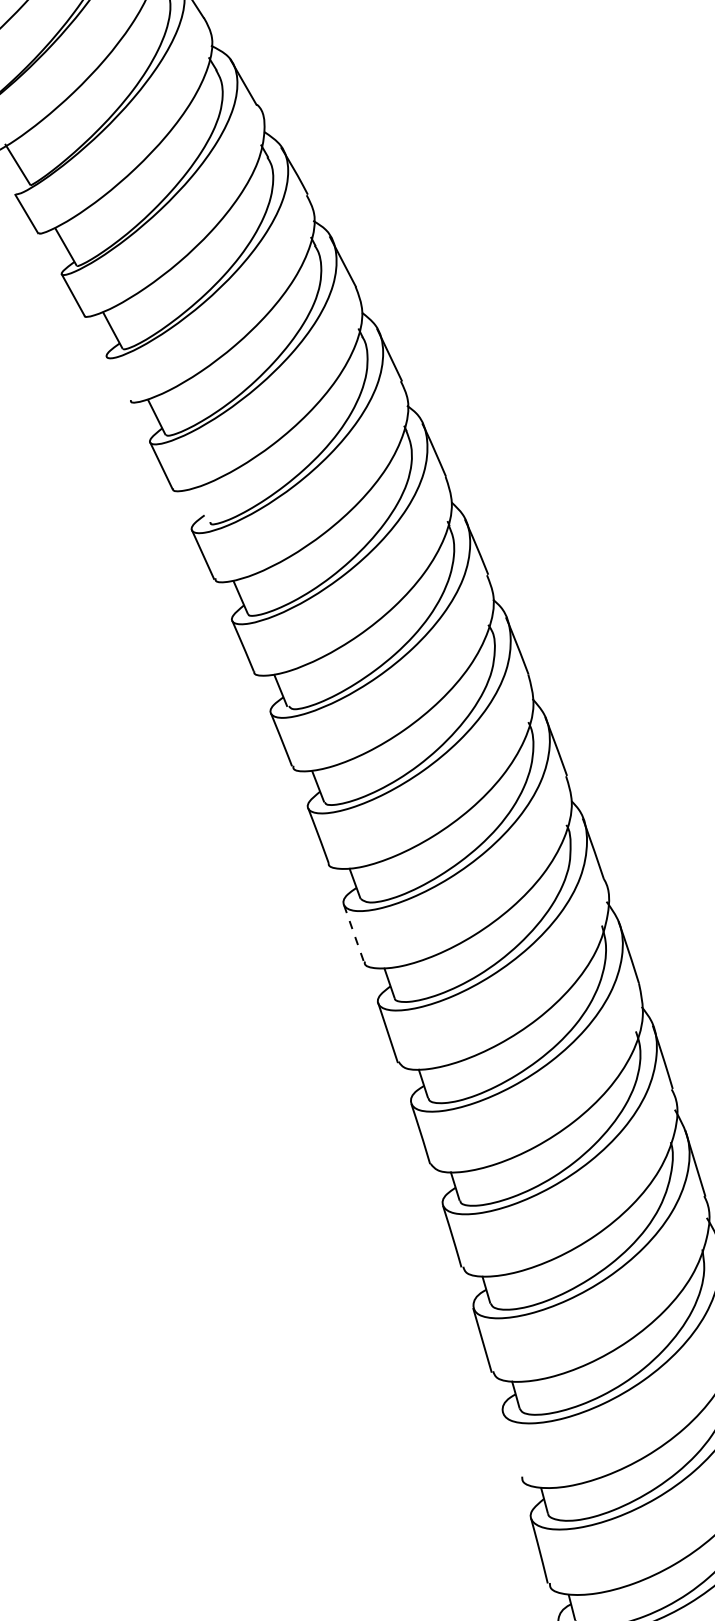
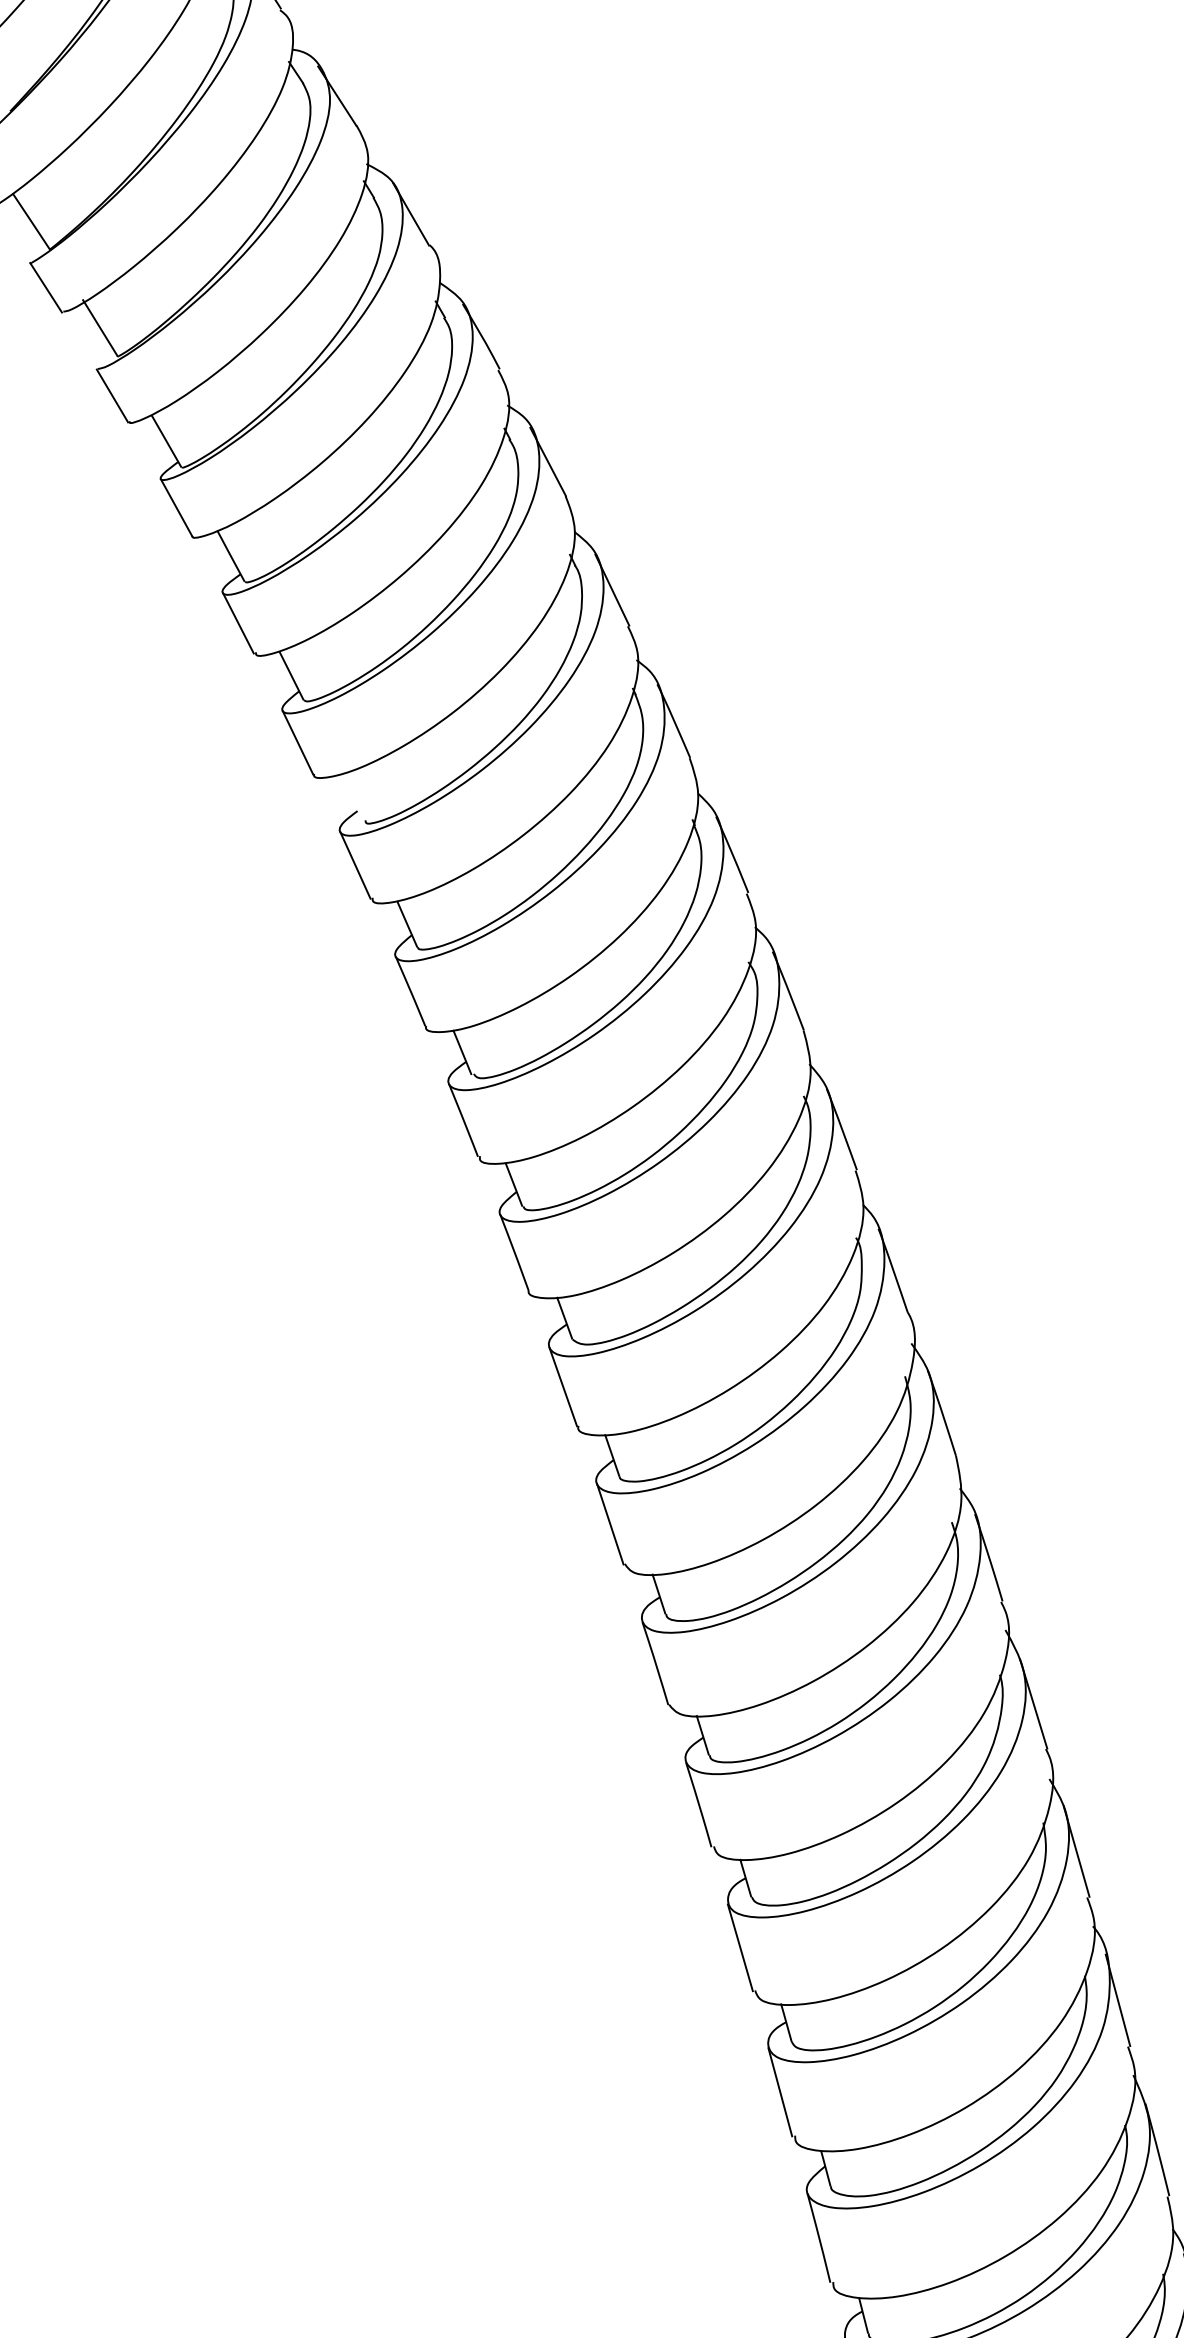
line: (118, 379) -> (238, 623), added
line: (354, 933) -> (563, 1387), dashed -> solid
line: (511, 1445) -> (780, 2092), added

